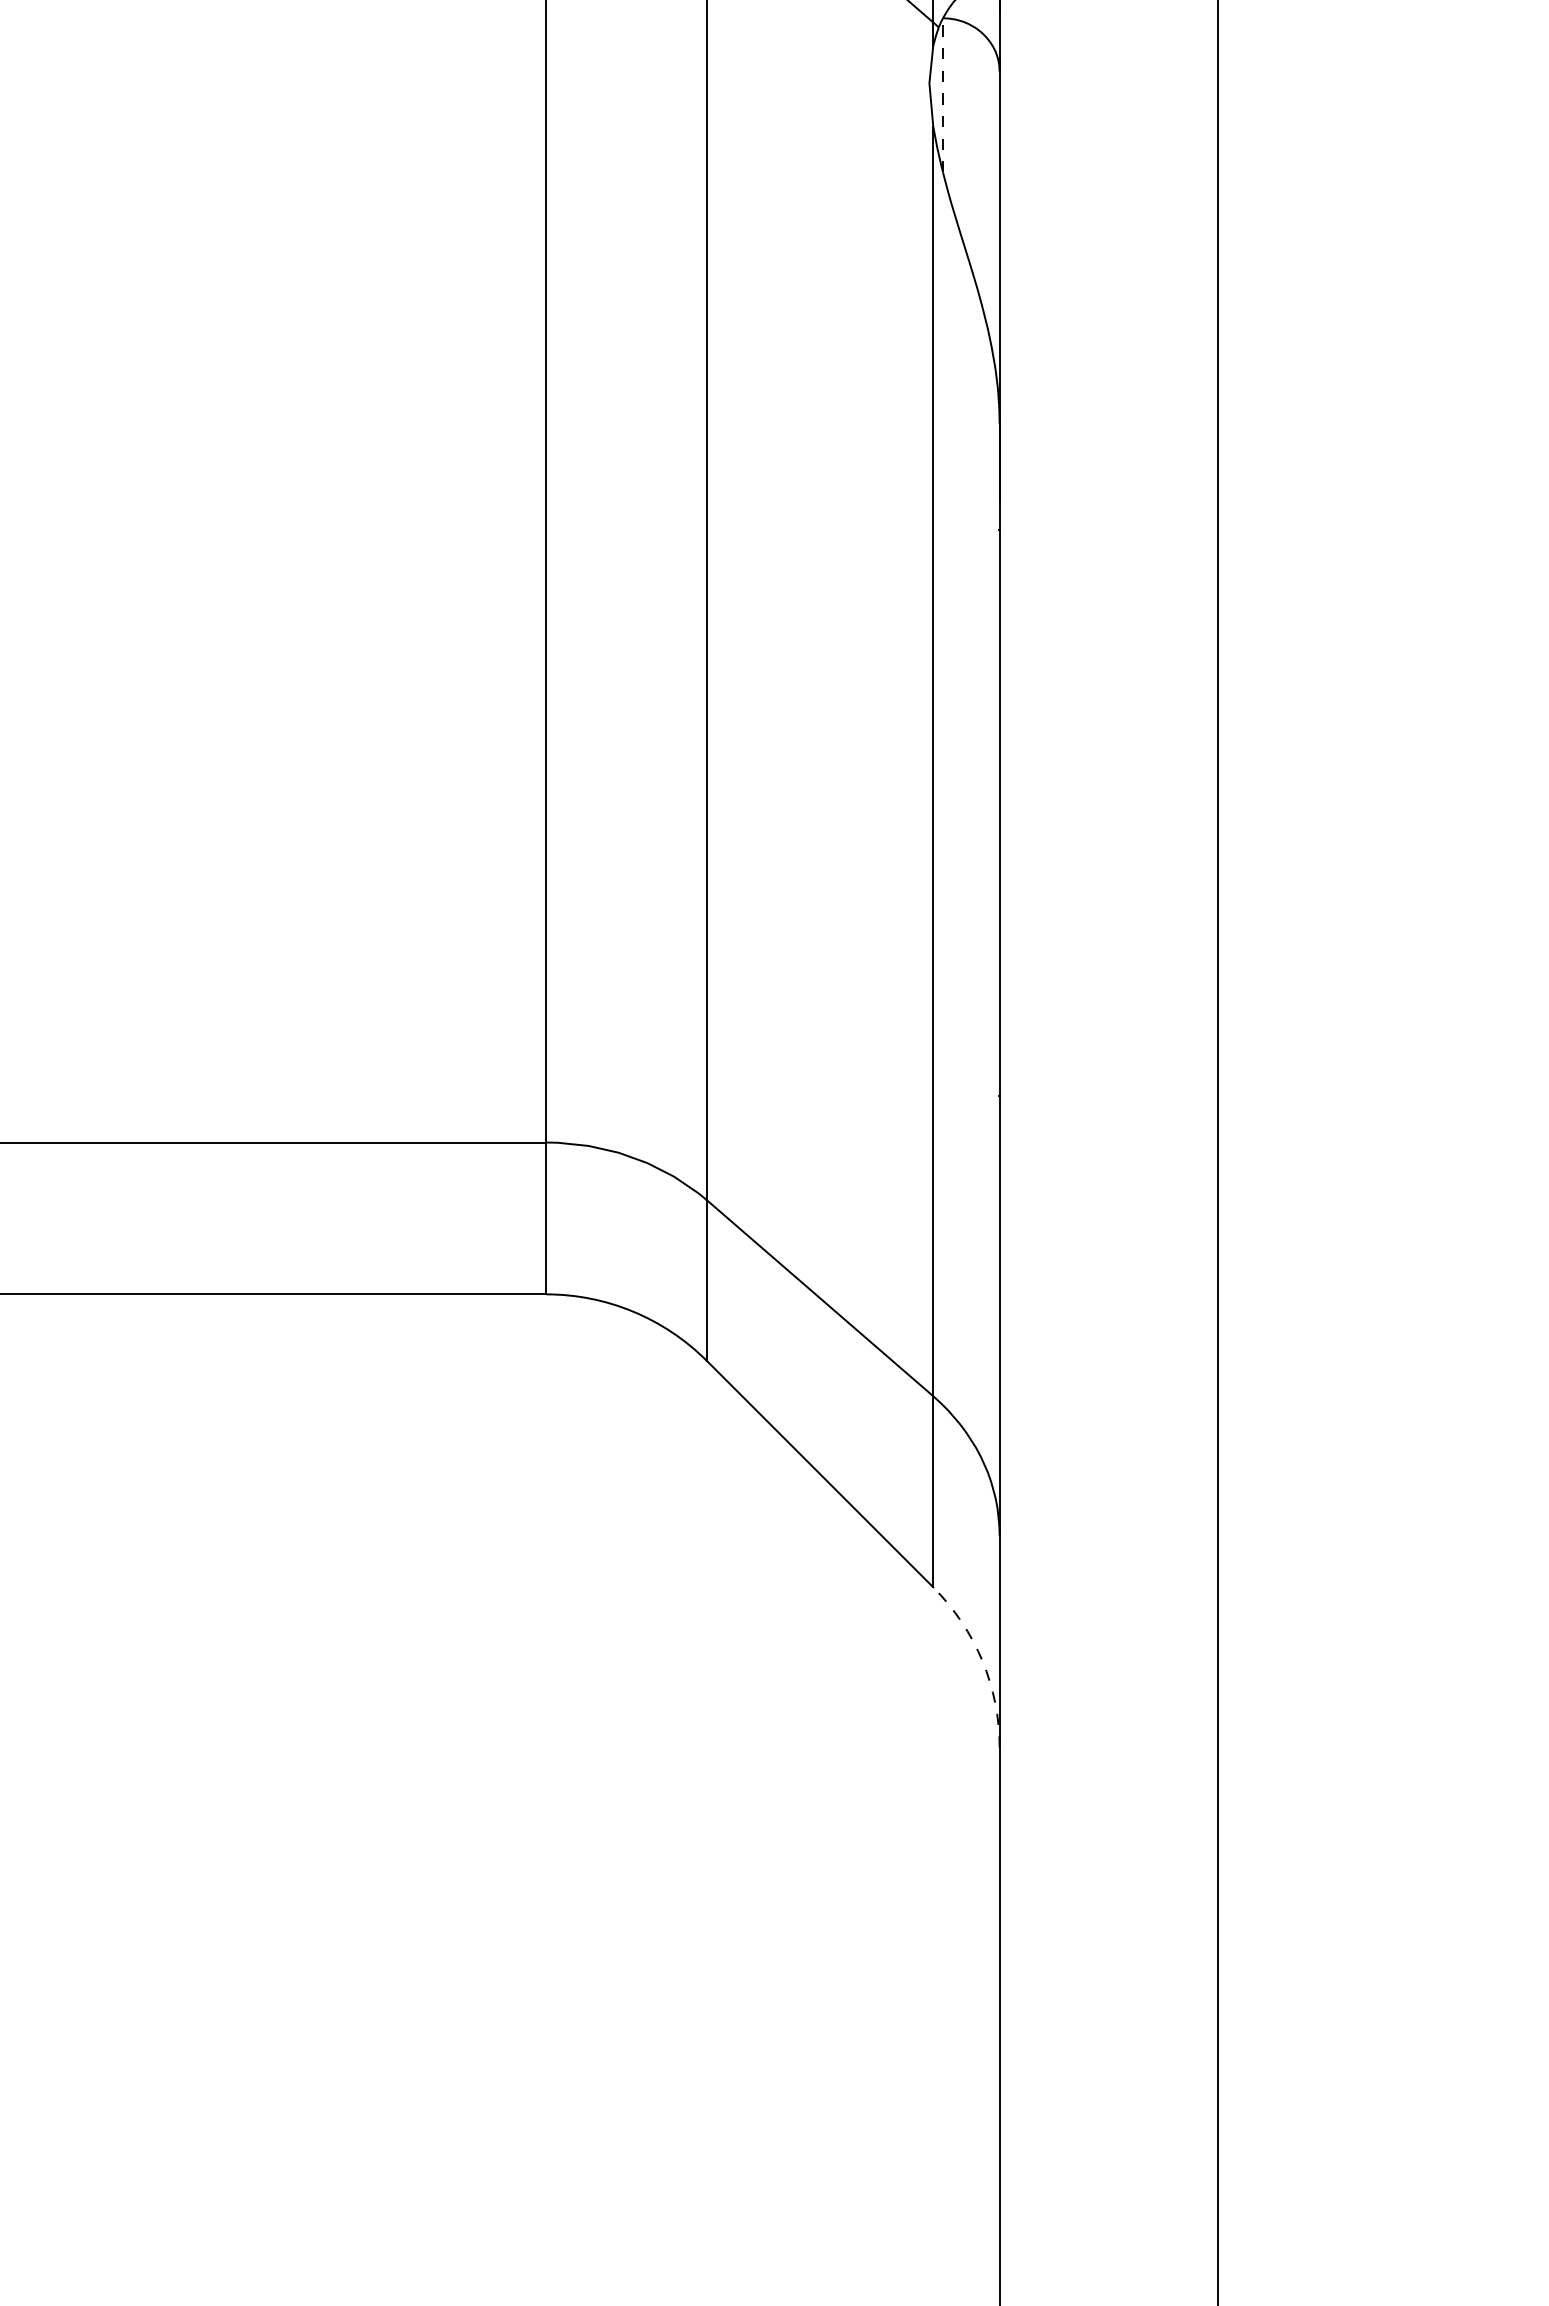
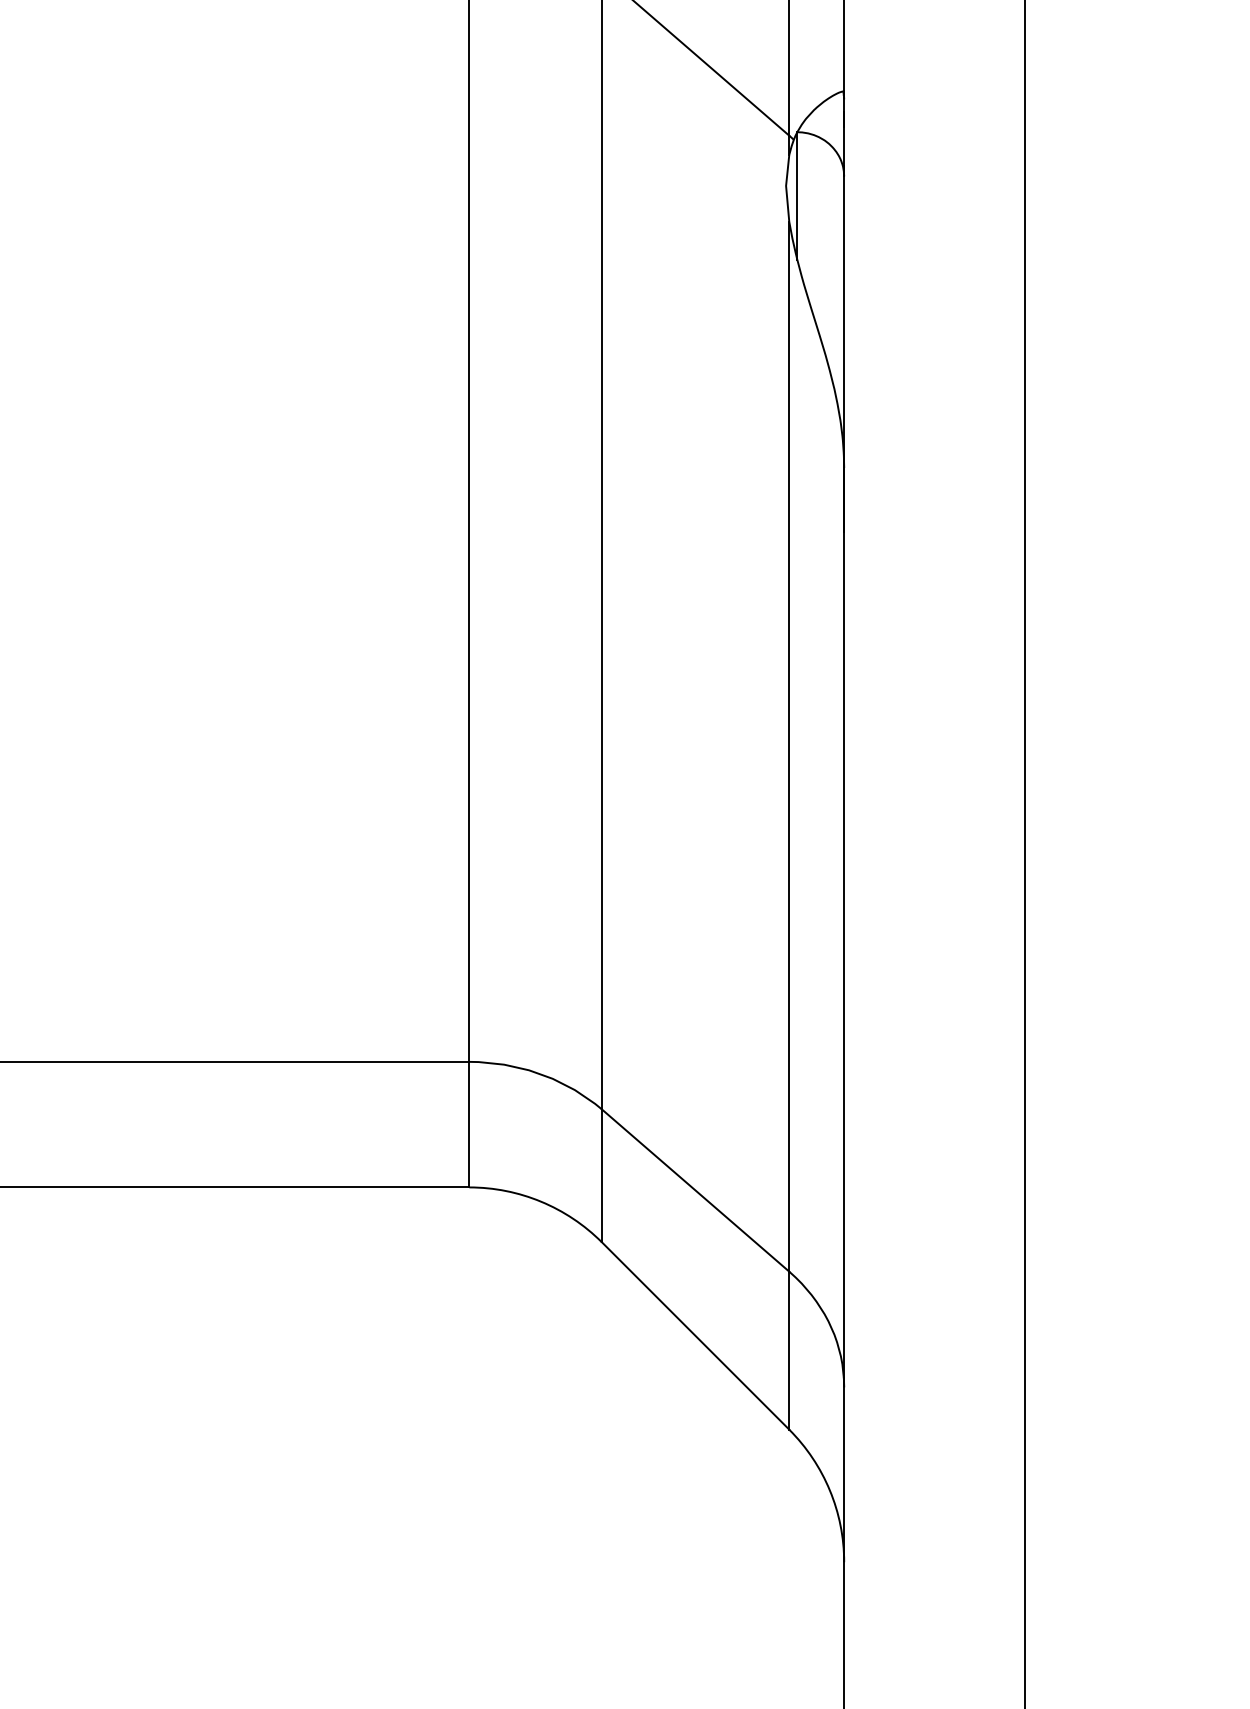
line: (943, 94) -> (797, 195), dashed -> solid
arc: (982, 1660) -> (829, 1490), dashed -> solid

